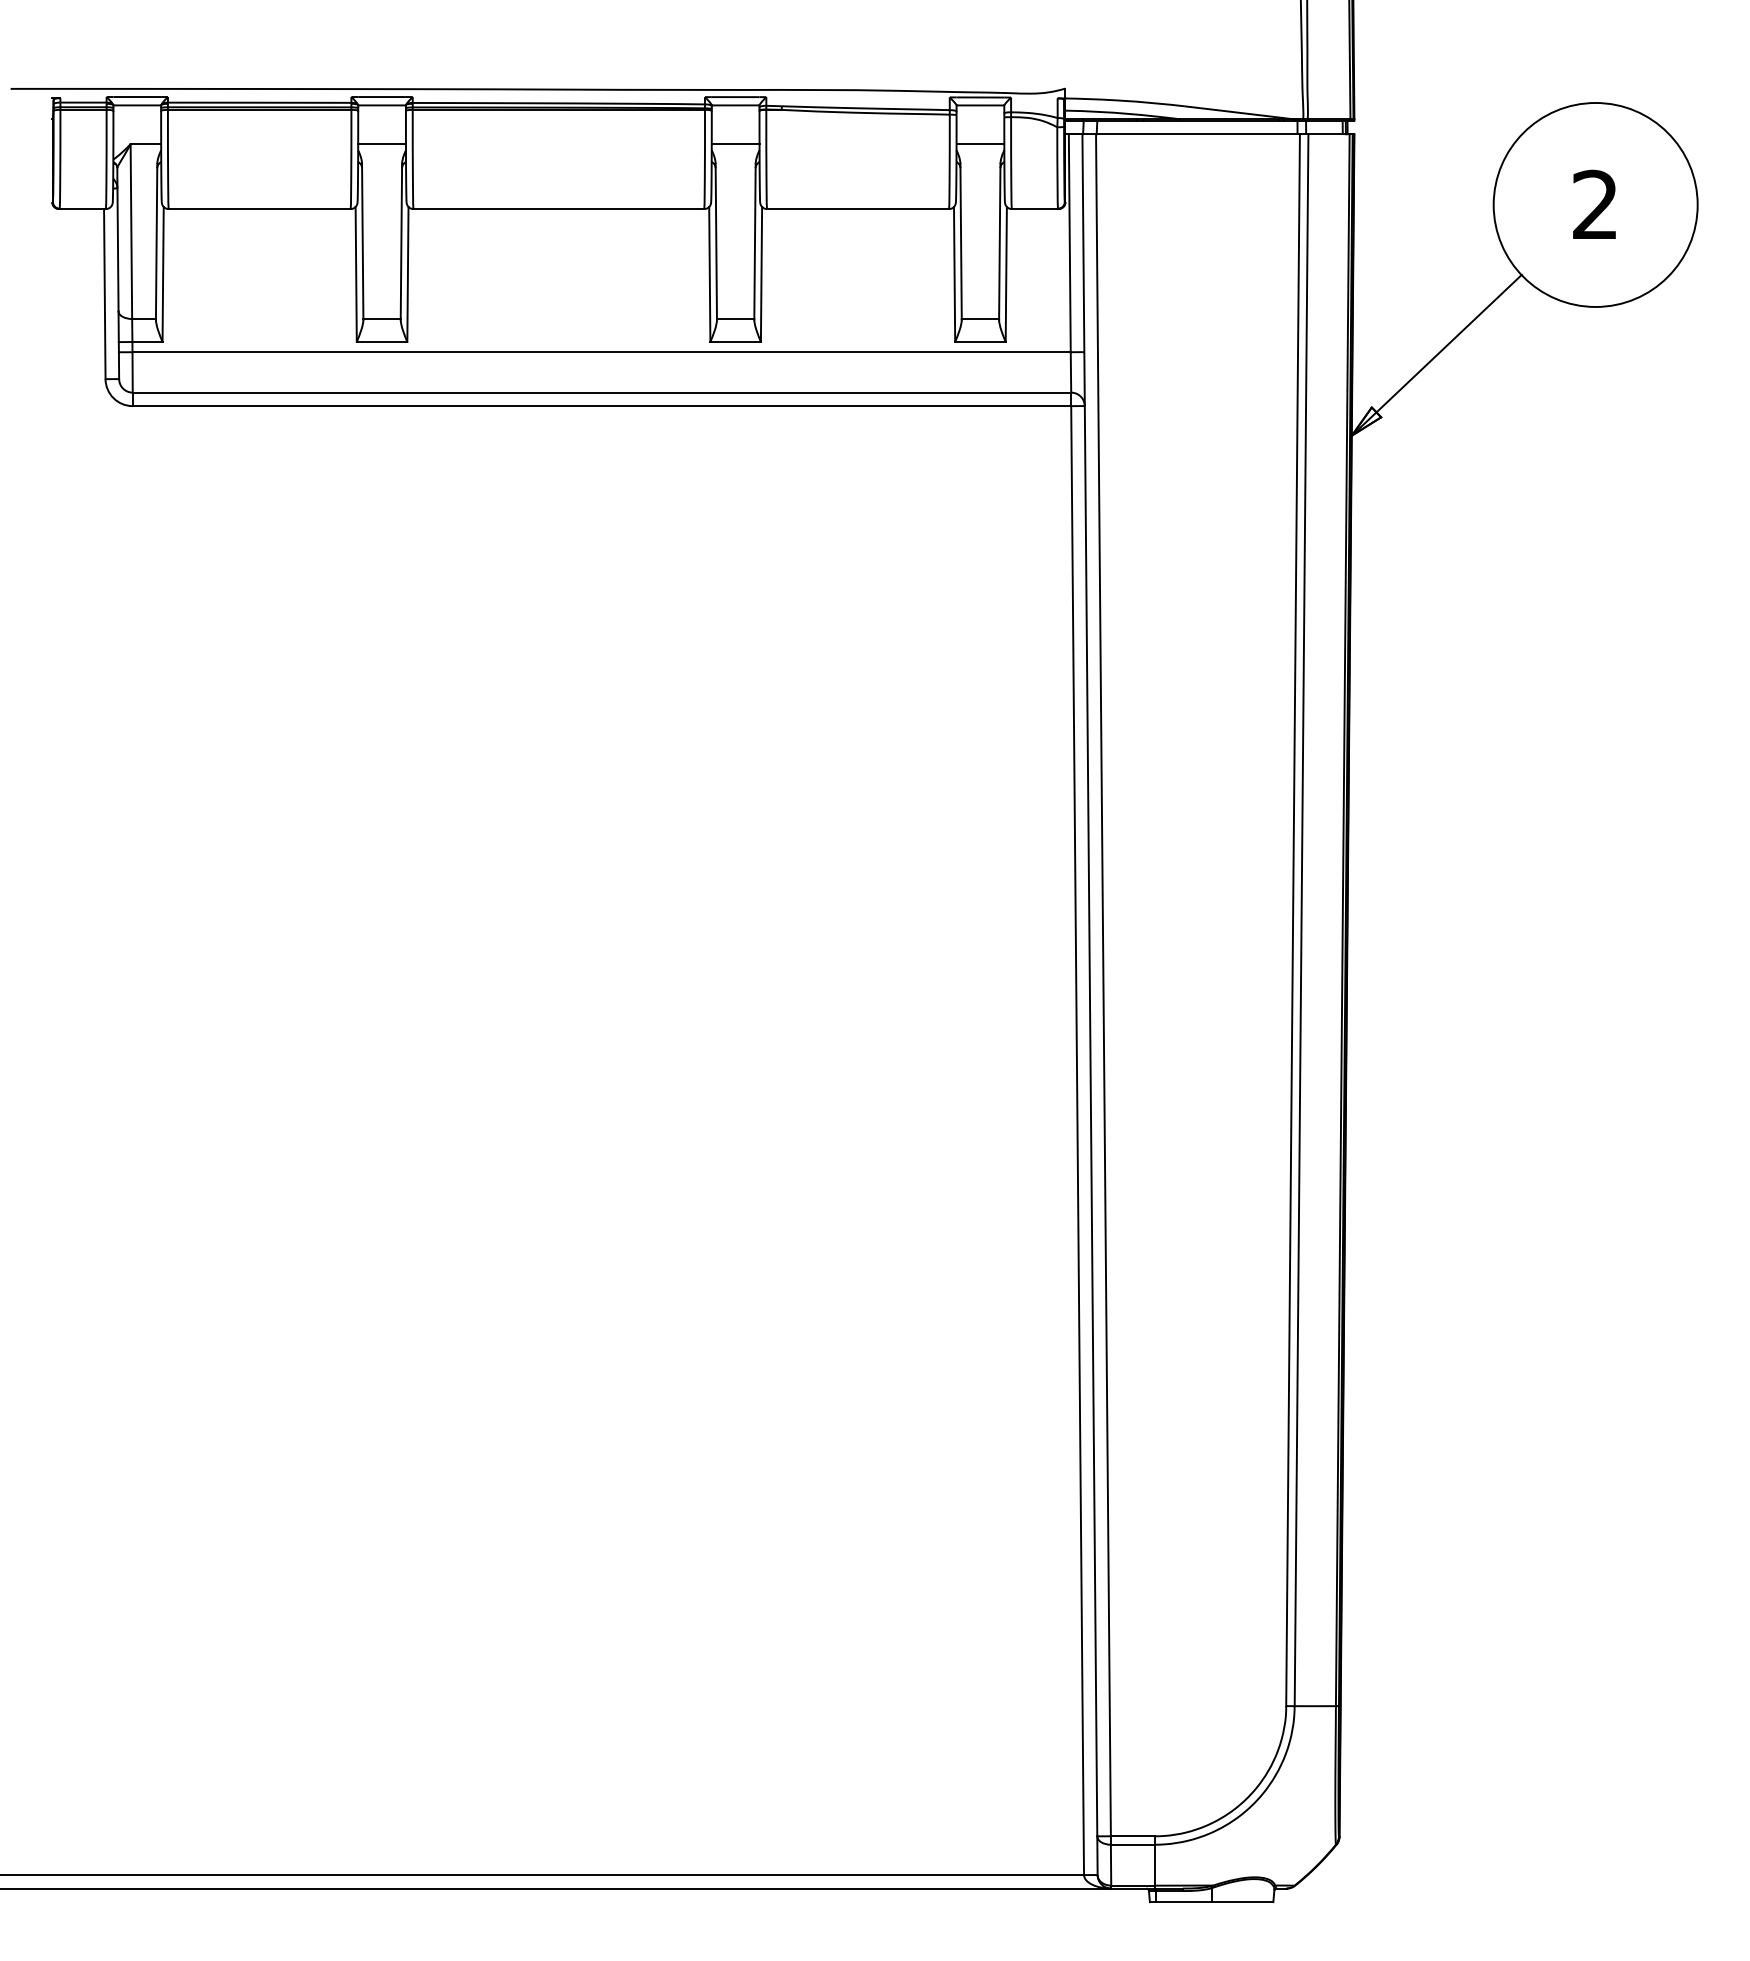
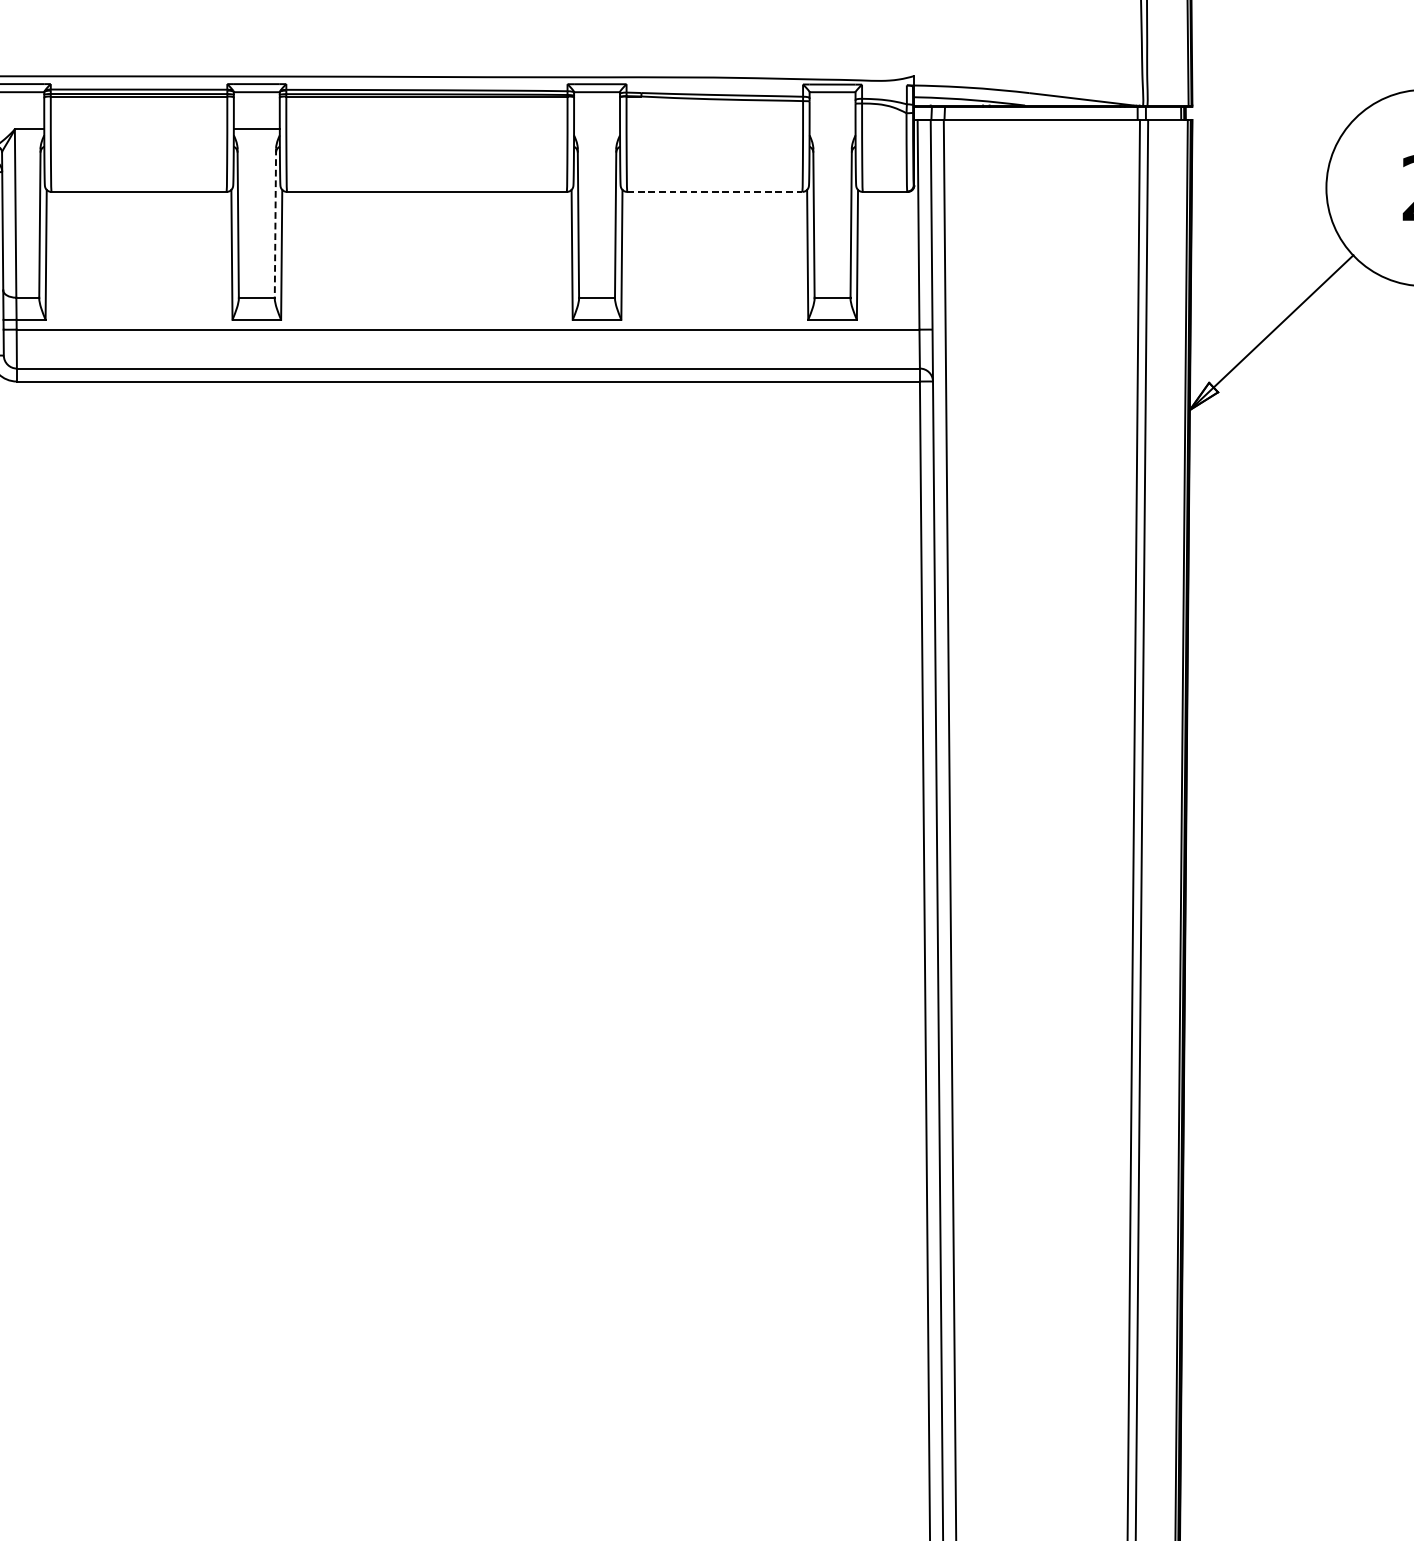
line: (735, 144) -> (596, 129), removed
line: (980, 144) -> (832, 129), removed
line: (858, 209) -> (715, 192), solid -> dashed
line: (401, 242) -> (275, 224), solid -> dashed

